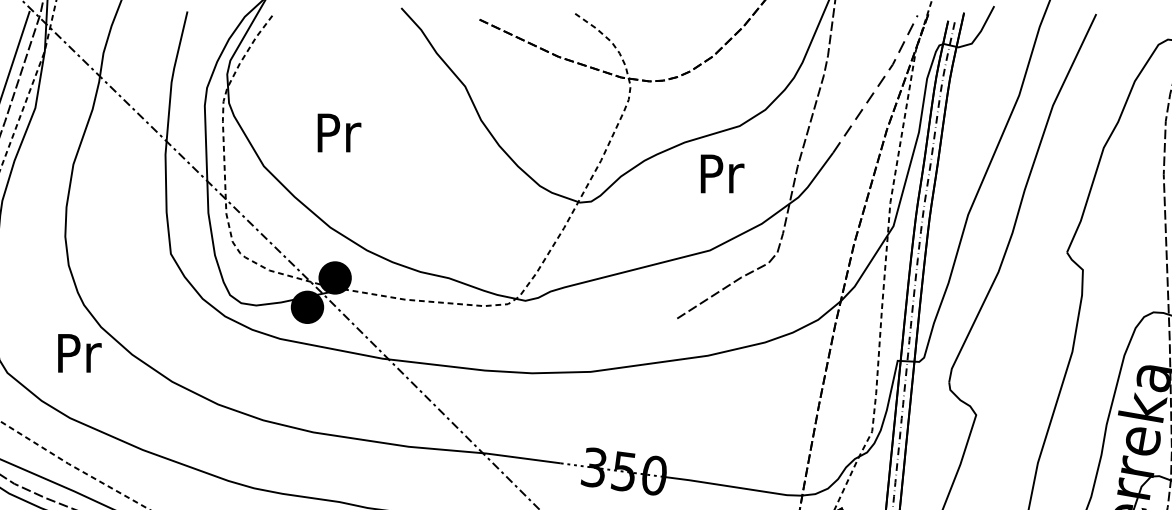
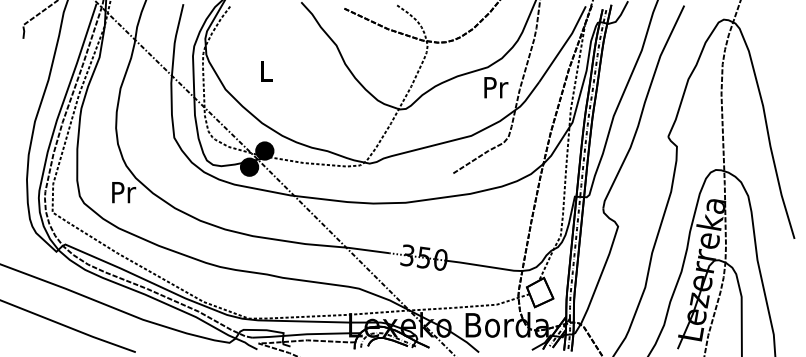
line: (878, 84) -> (564, 44), dashed -> solid
text: (340, 131) -> (267, 70), Pr -> L
text: (722, 173) -> (496, 87), moved

